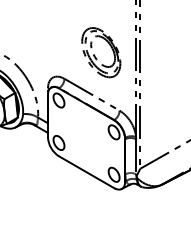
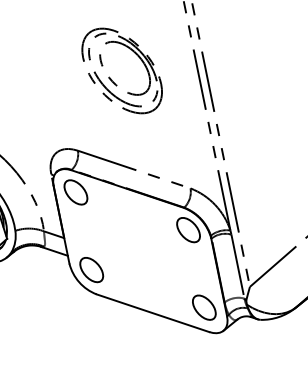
part: (95, 55) -> (112, 78), moved

